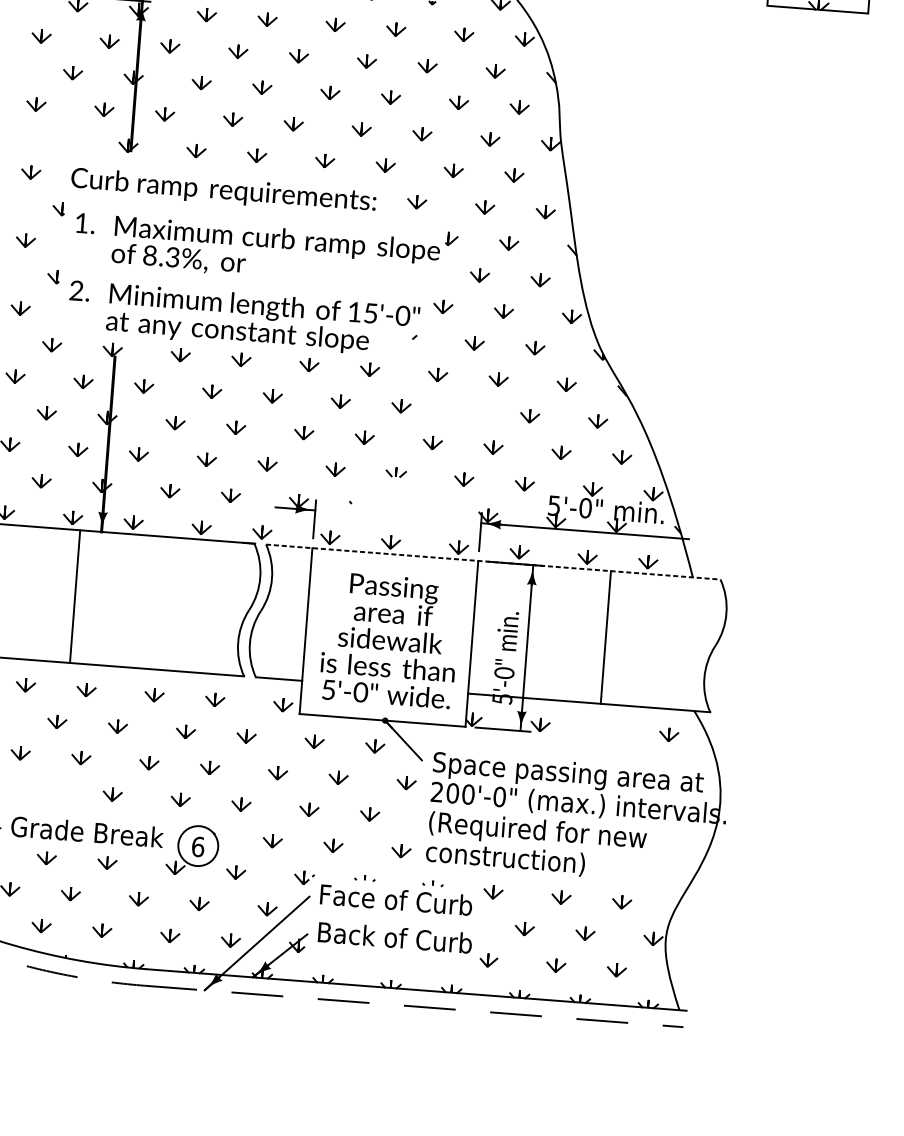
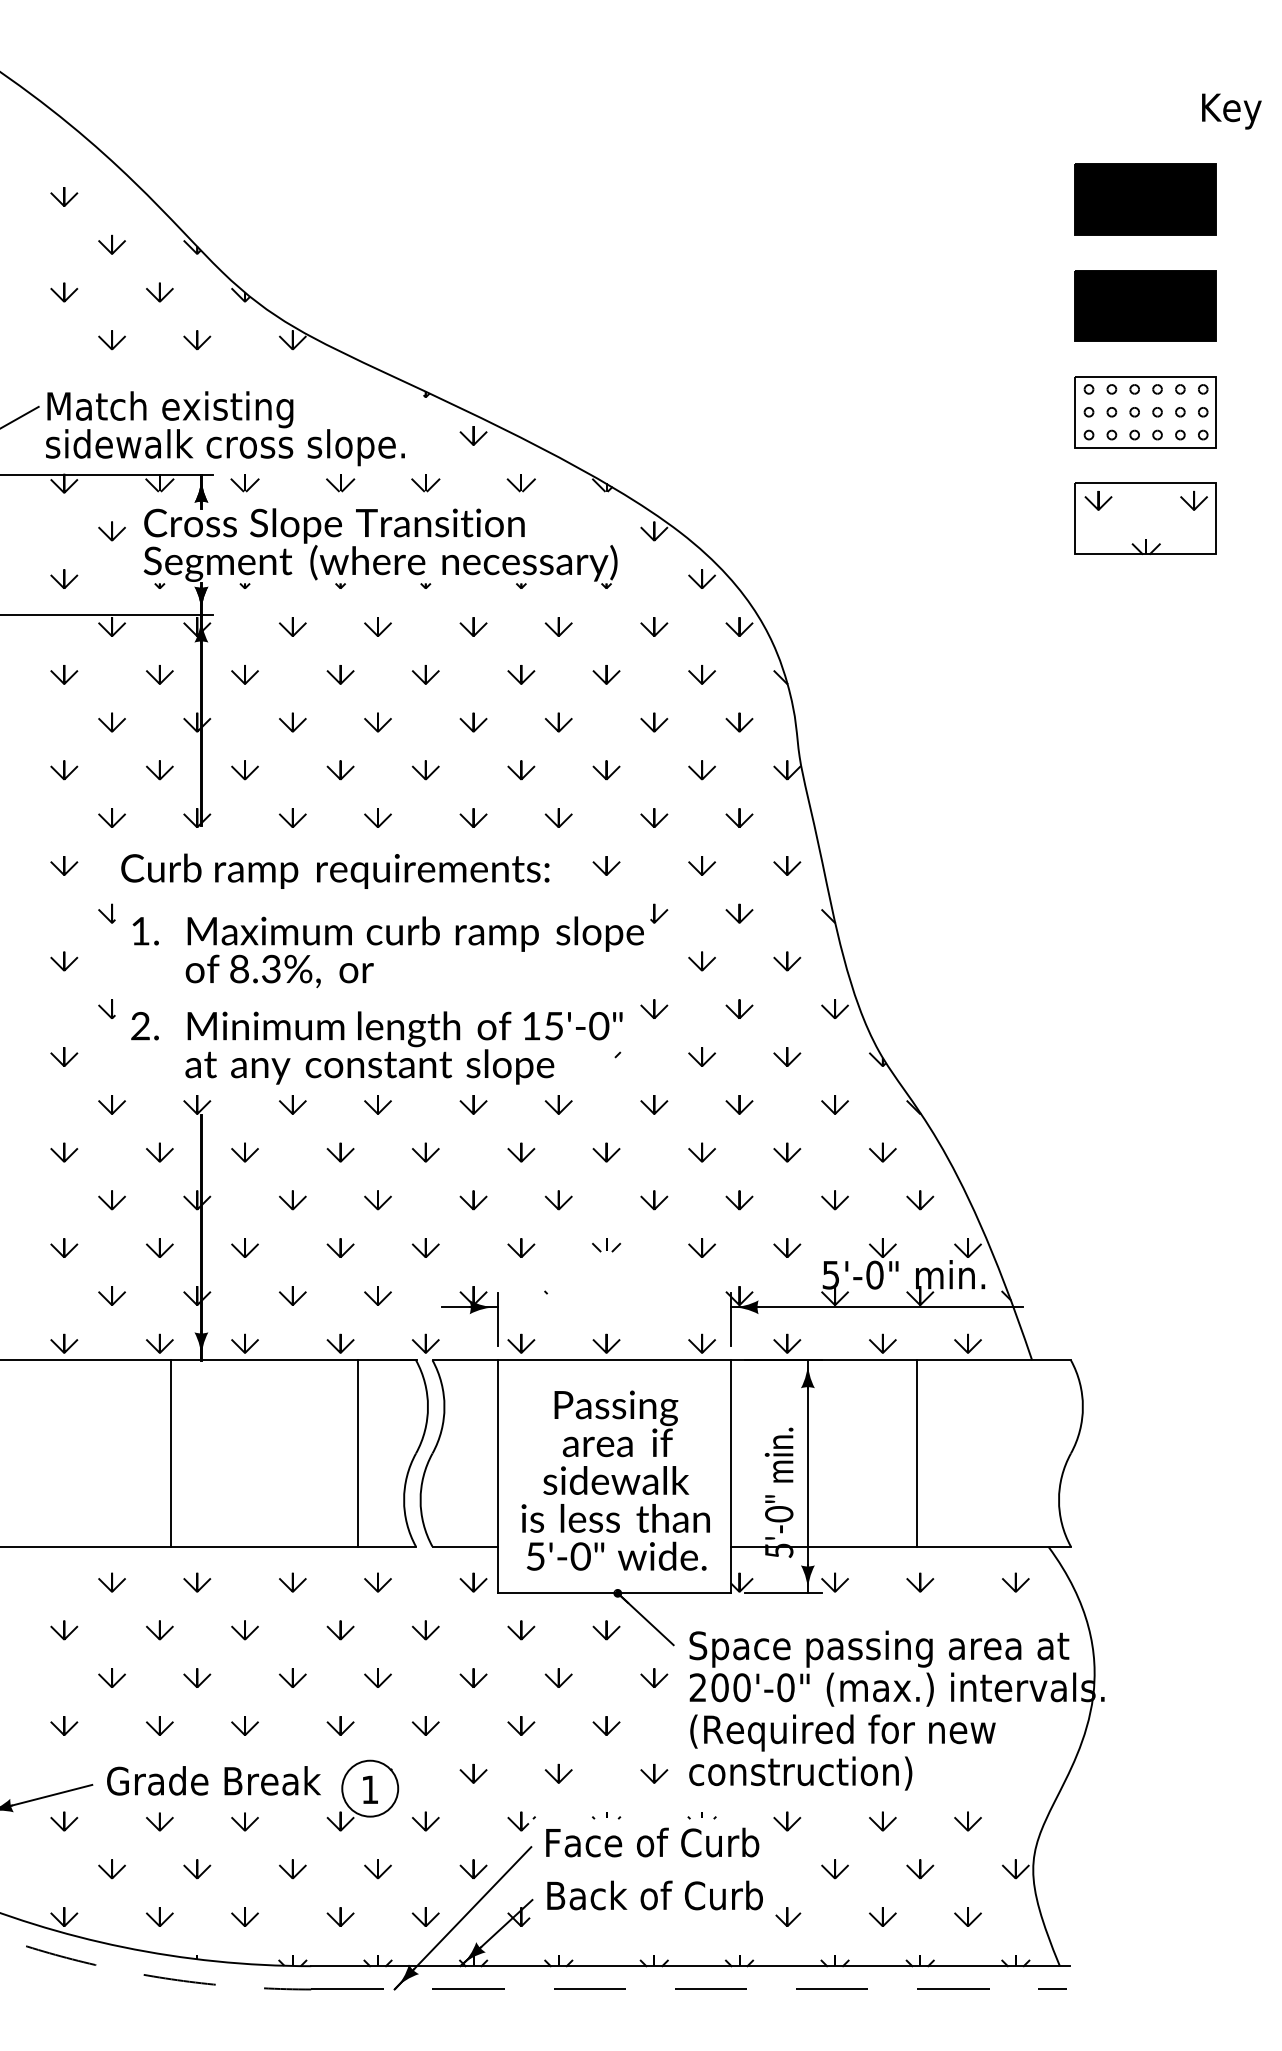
line: (67, 140) -> (111, 817), added
line: (468, 411) -> (701, 1152), added
line: (493, 562) -> (752, 1360), dashed -> solid
line: (207, 606) -> (357, 1453), added
line: (601, 729) -> (920, 1582), added
line: (51, 789) -> (159, 1725), added
text: (197, 846) -> (369, 1789), 6 -> 1

